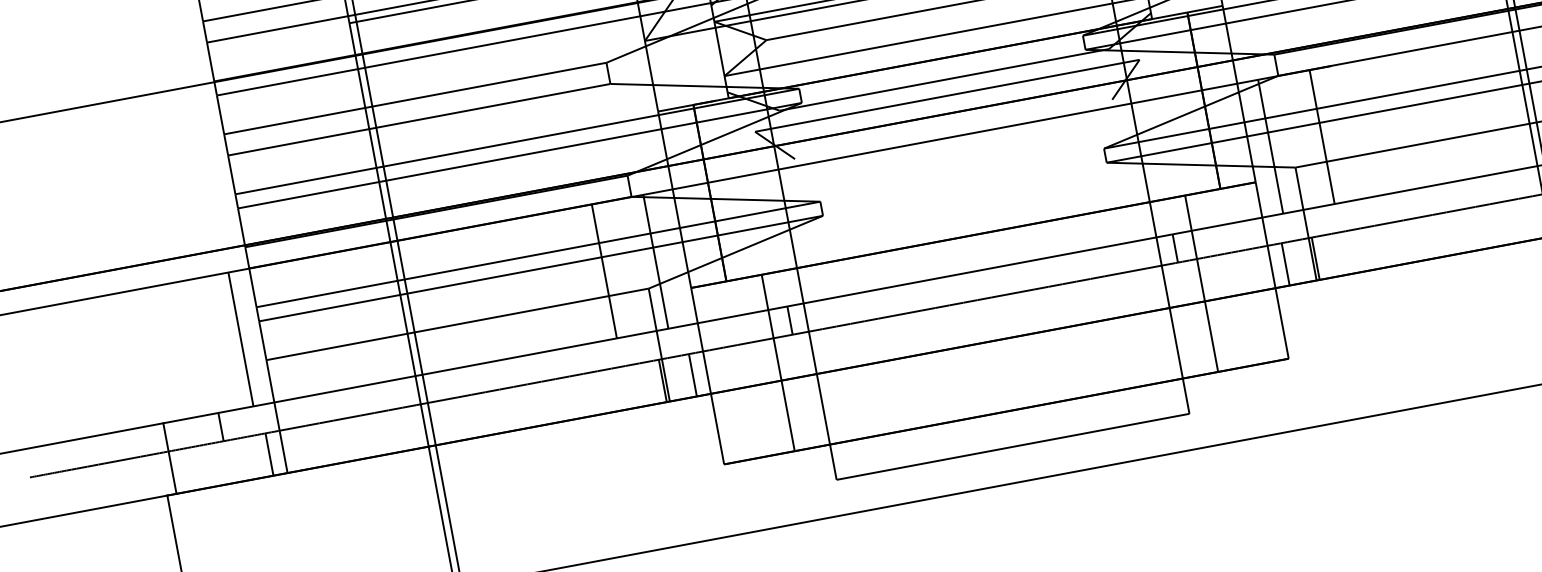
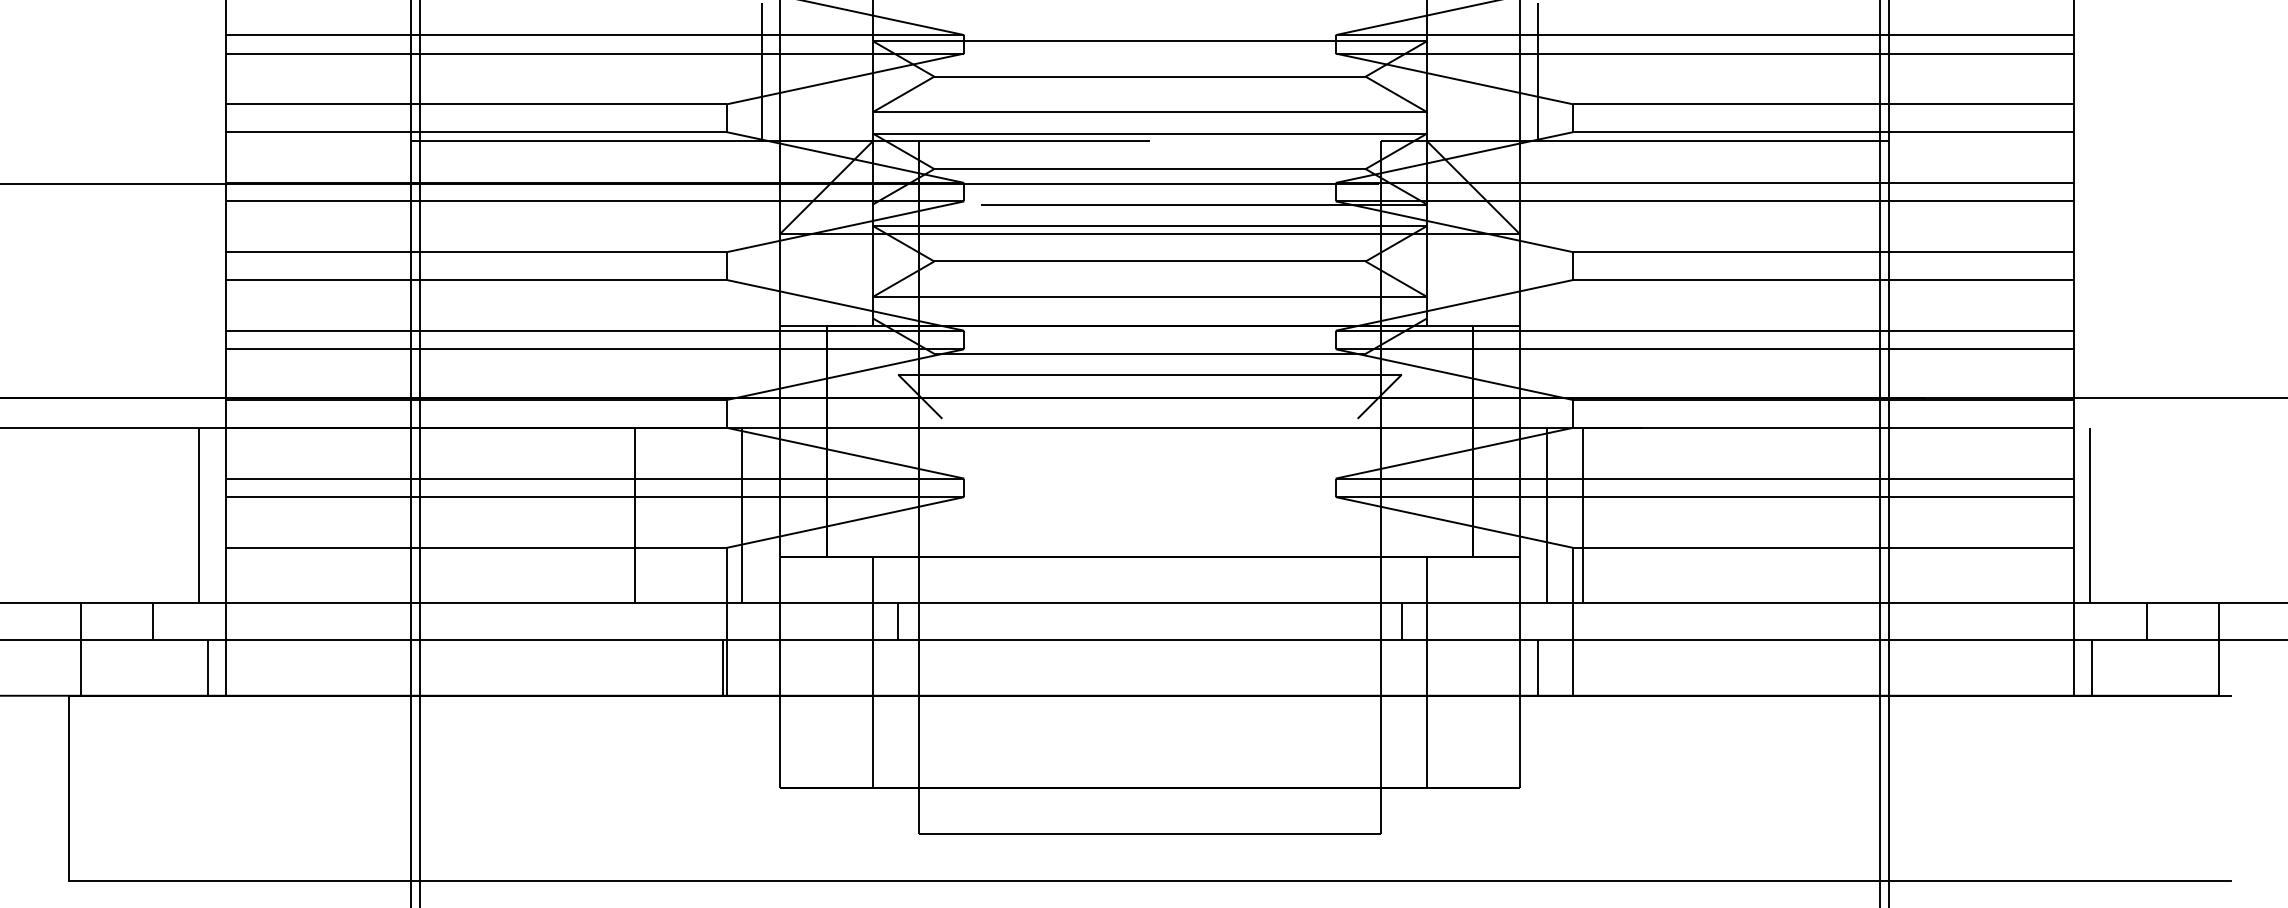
line: (1322, 136) -> (1583, 515), moved
line: (1315, 258) -> (1577, 667), removed
line: (604, 271) -> (634, 515), moved
line: (692, 374) -> (761, 667), removed

